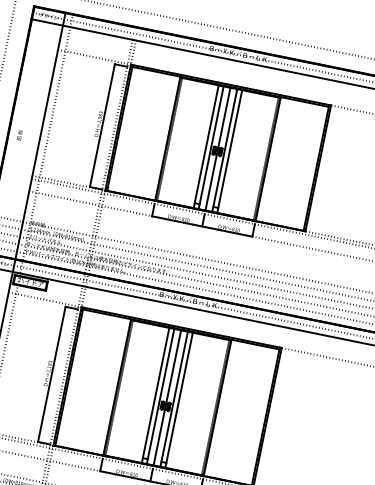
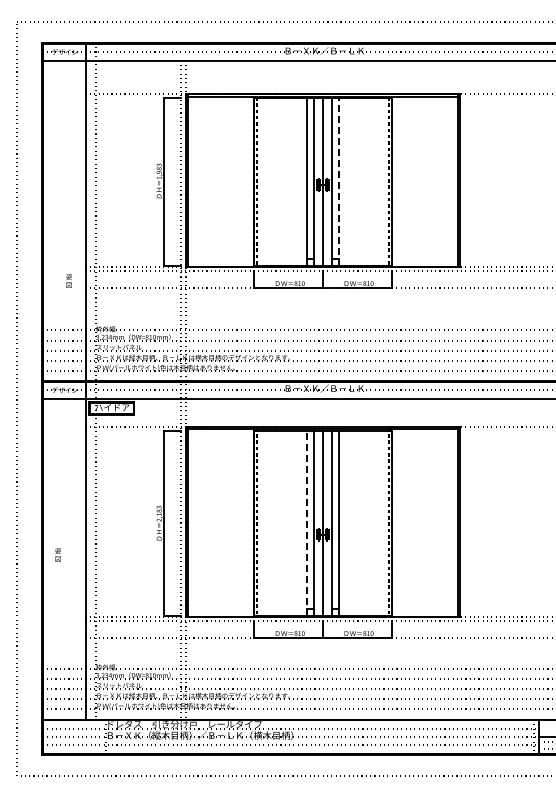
text: (19, 134) -> (68, 280), moved
line: (230, 151) -> (339, 181), solid -> dashed
line: (155, 395) -> (306, 523), solid -> dashed

